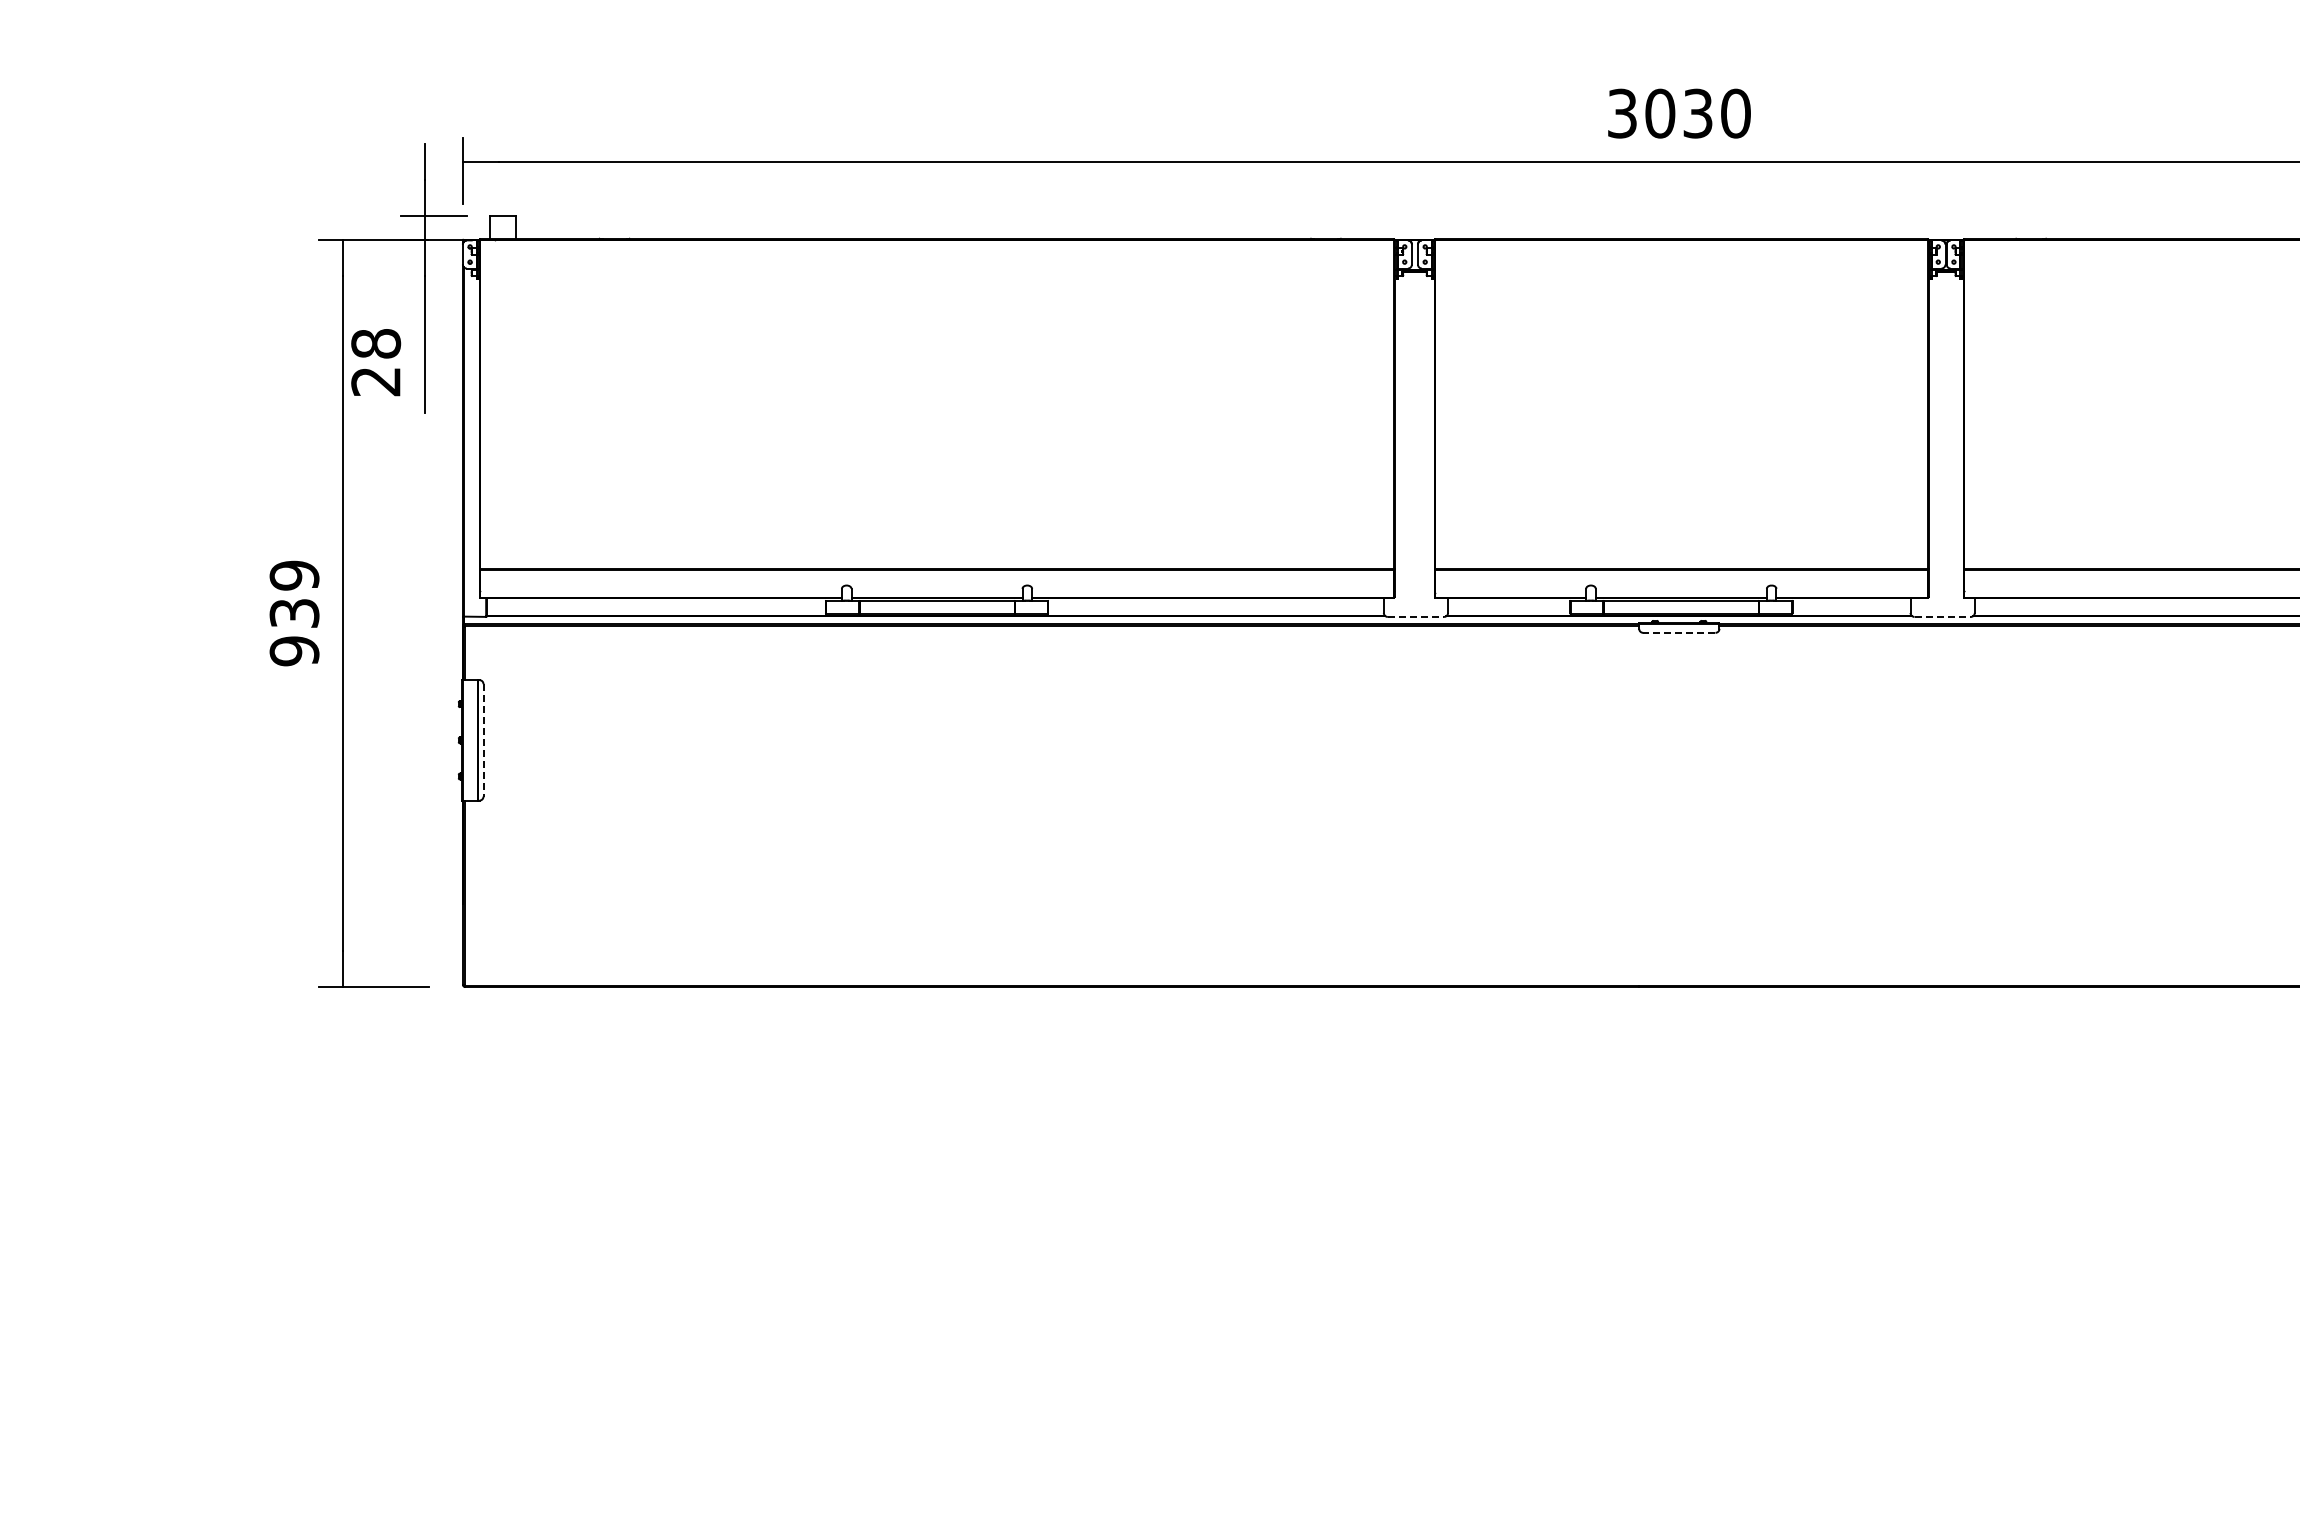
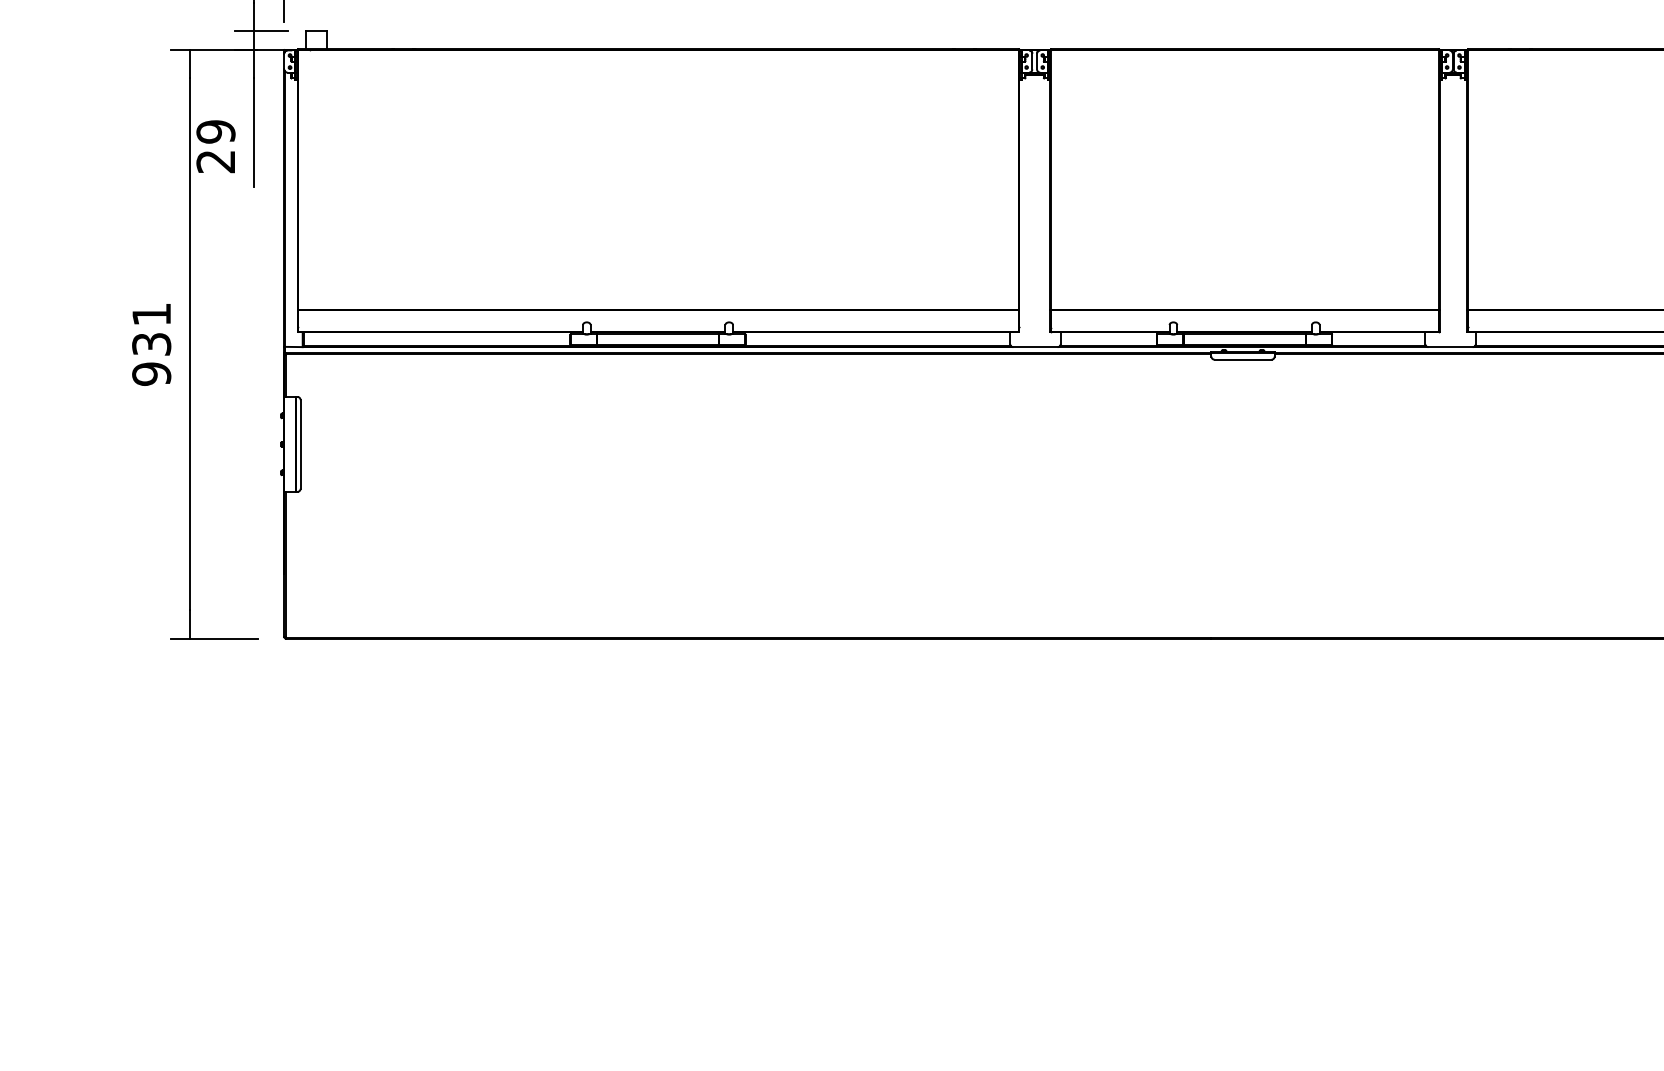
text: (376, 343) -> (216, 131), 28 -> 29
text: (294, 575) -> (151, 314), 939 -> 931
line: (1416, 616) -> (1035, 346), dashed -> solid
line: (1943, 616) -> (1451, 346), dashed -> solid
line: (1678, 632) -> (1242, 359), dashed -> solid
line: (483, 740) -> (300, 444), dashed -> solid

